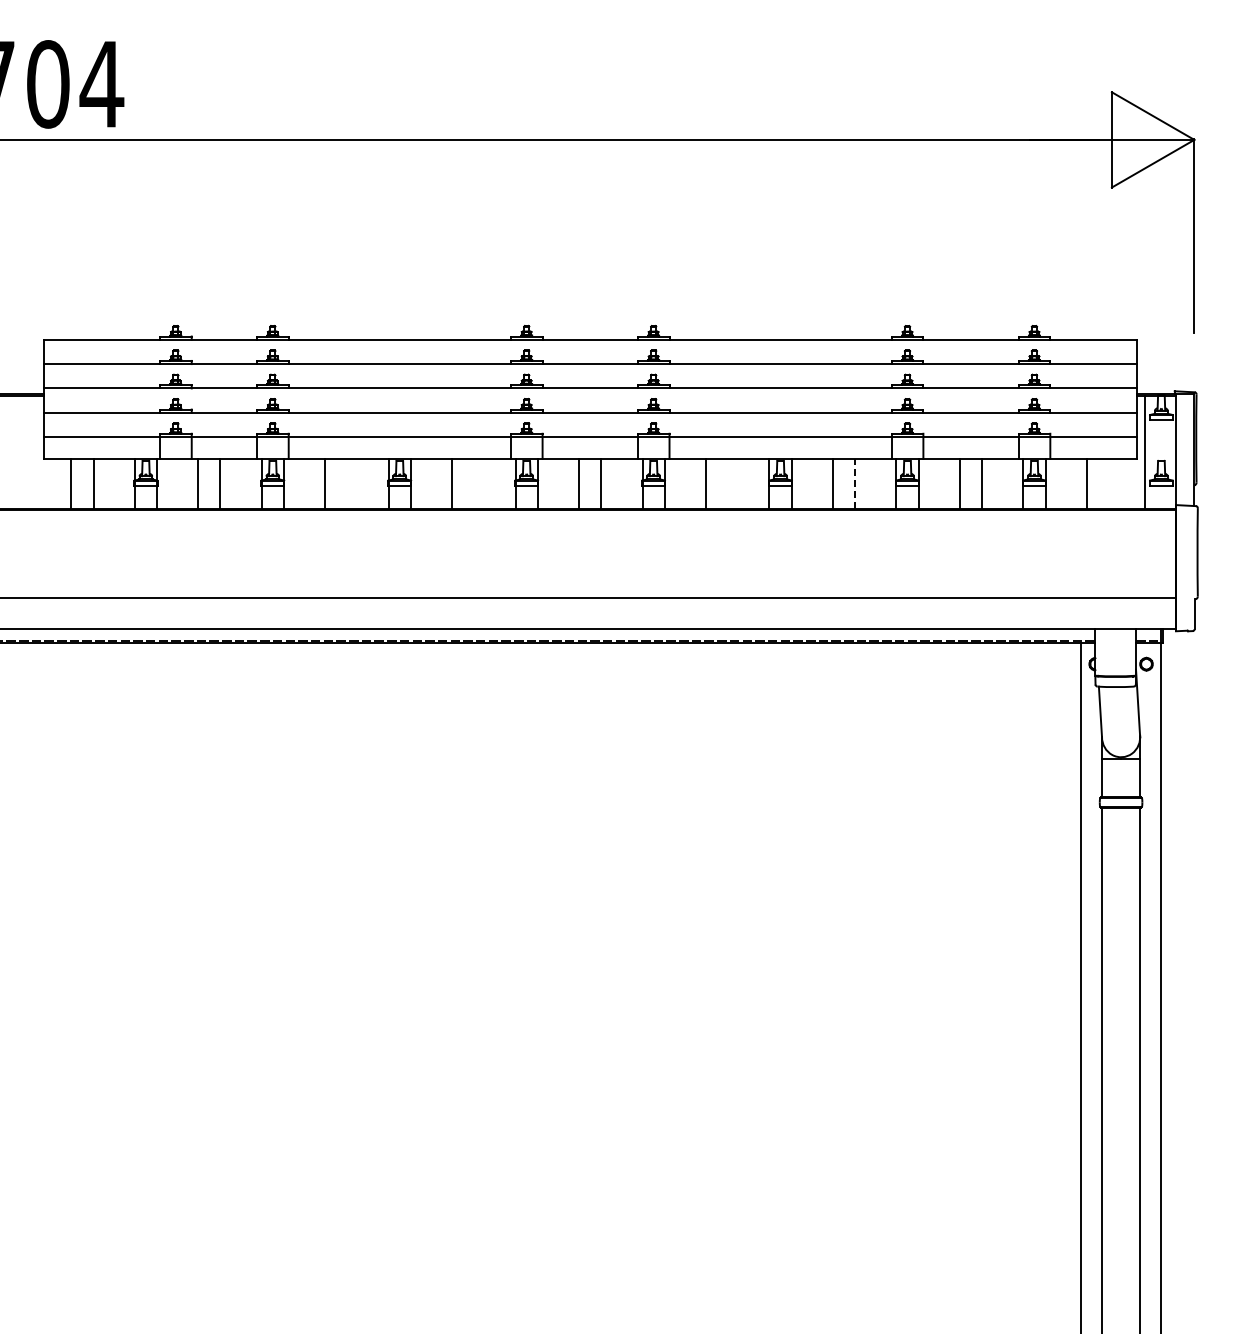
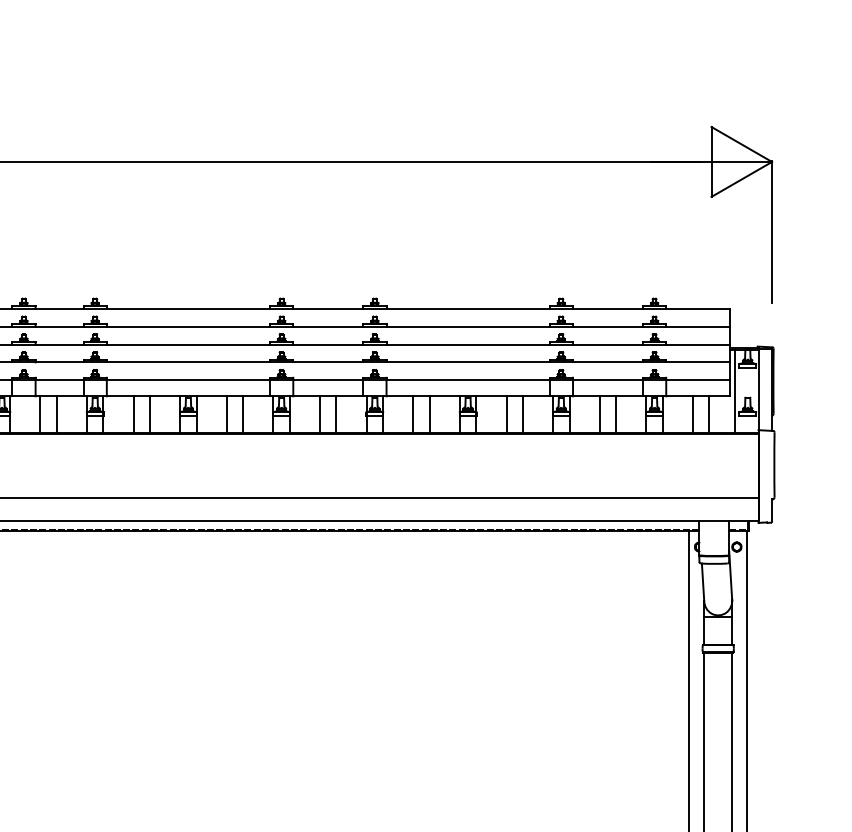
line: (347, 483) -> (150, 414), added
line: (474, 483) -> (243, 414), added
line: (728, 483) -> (429, 414), added
line: (855, 483) -> (523, 414), dashed -> solid
line: (1109, 483) -> (709, 414), added

